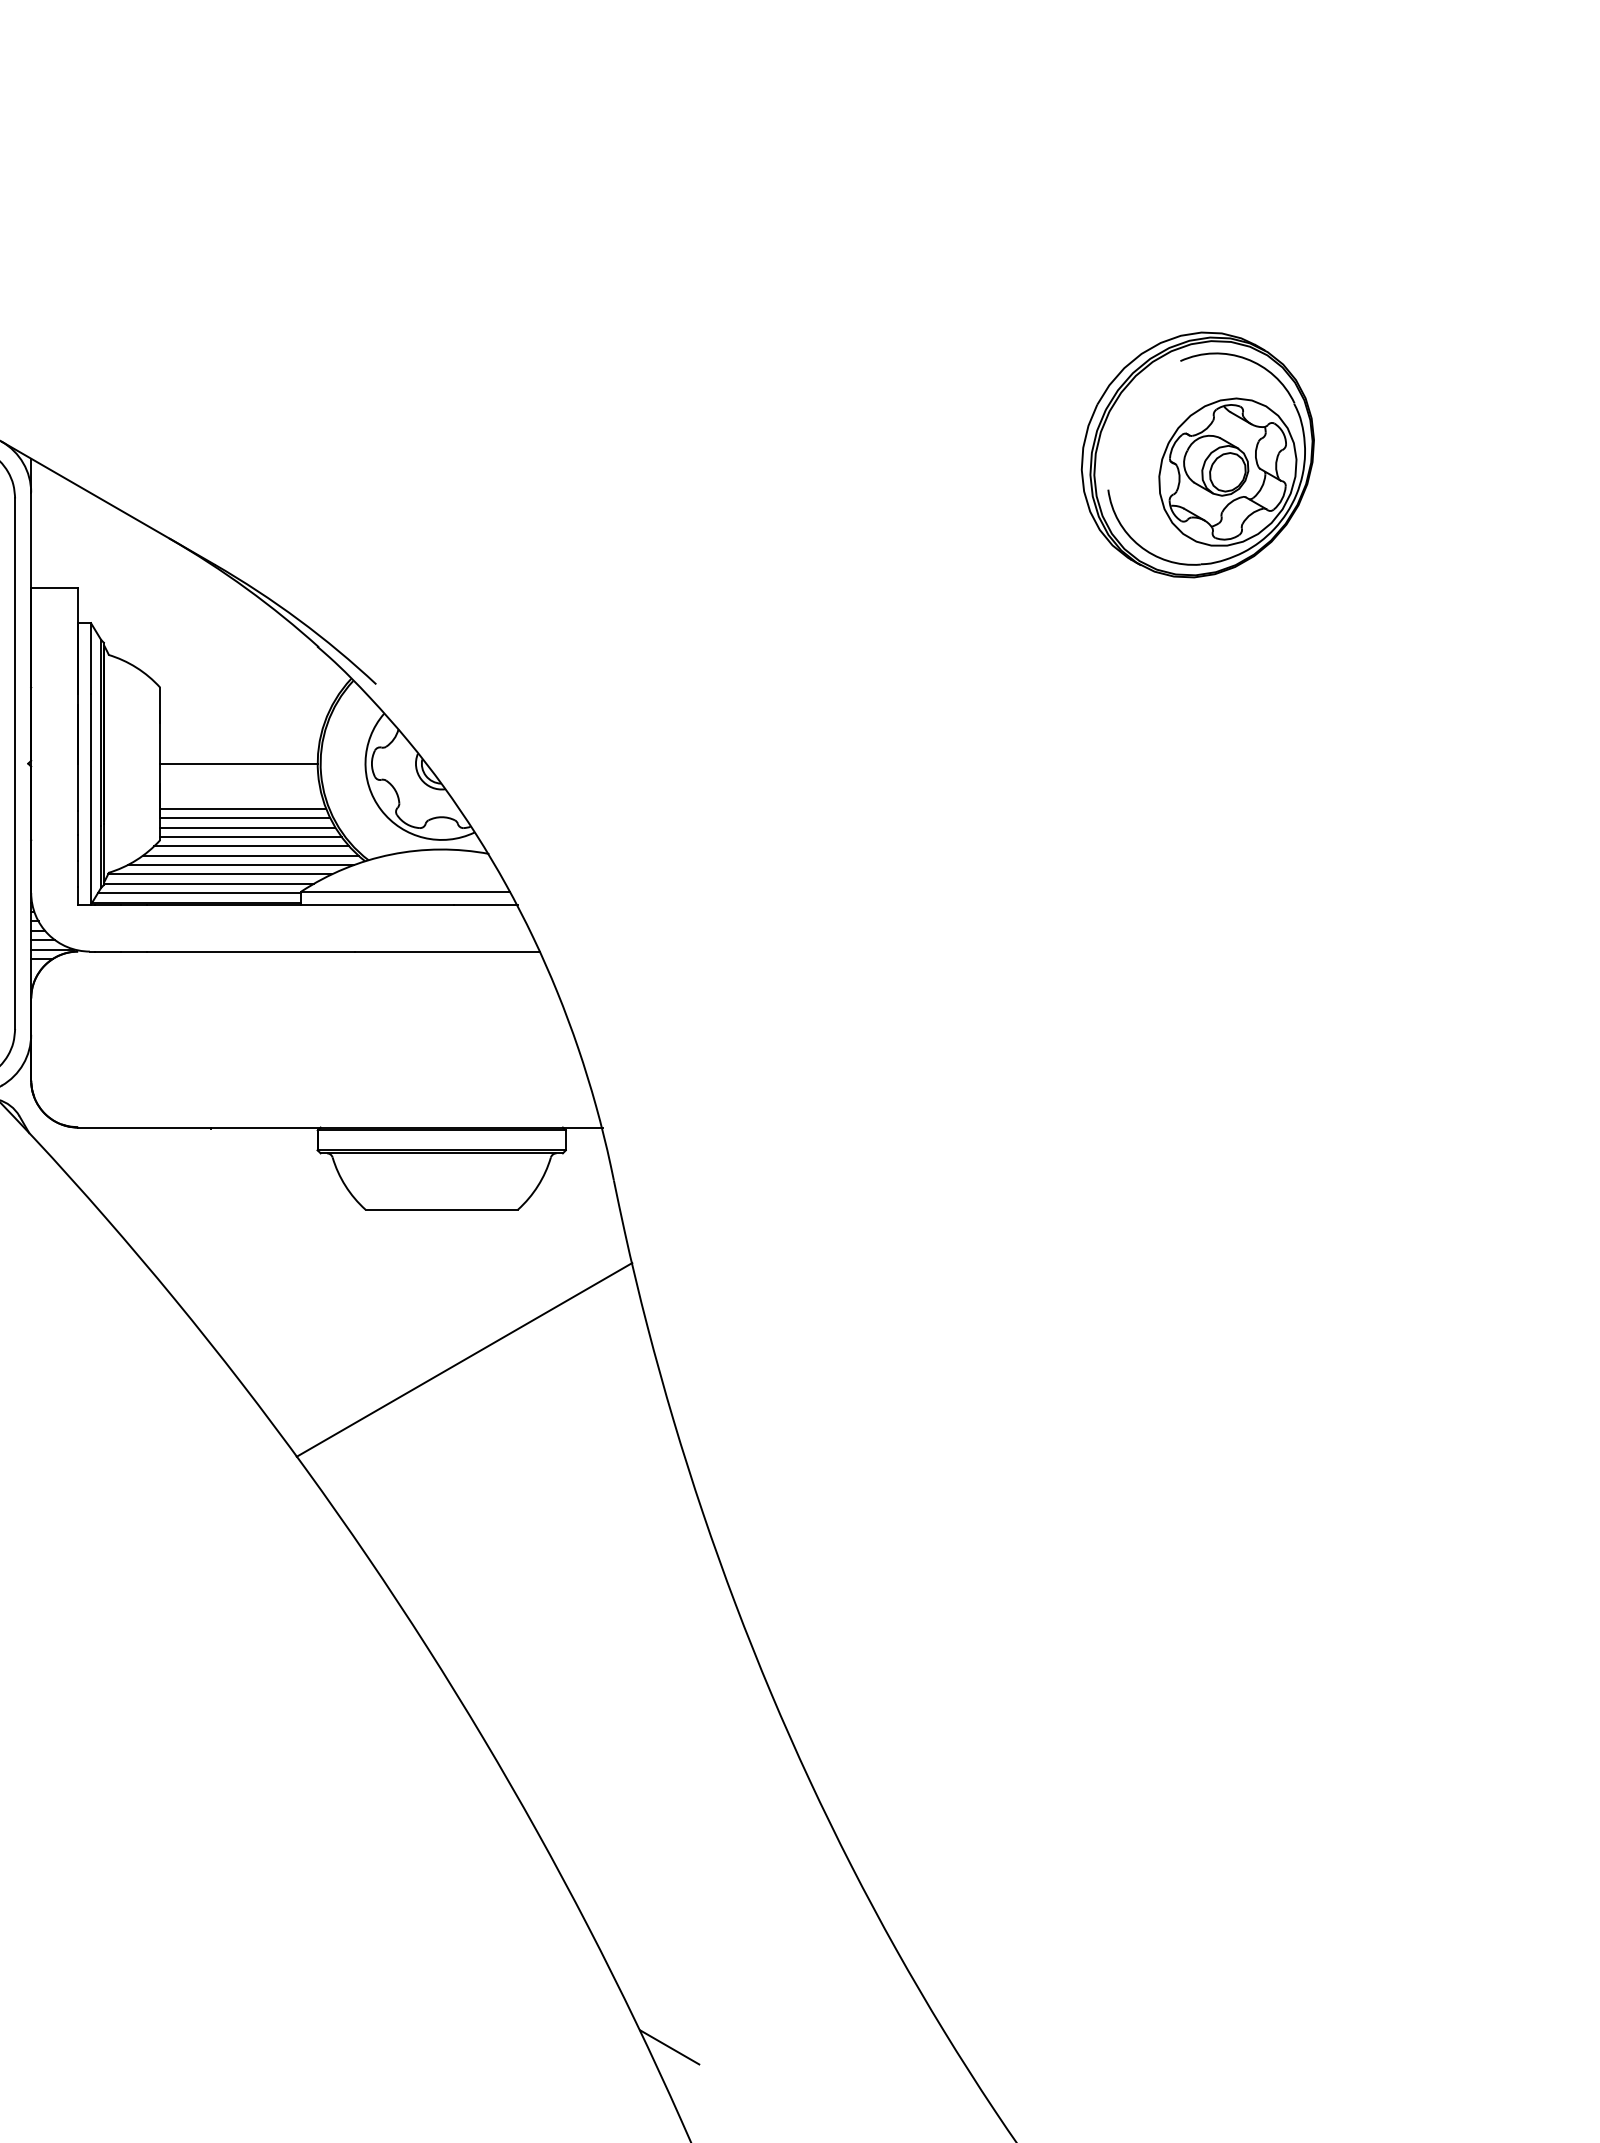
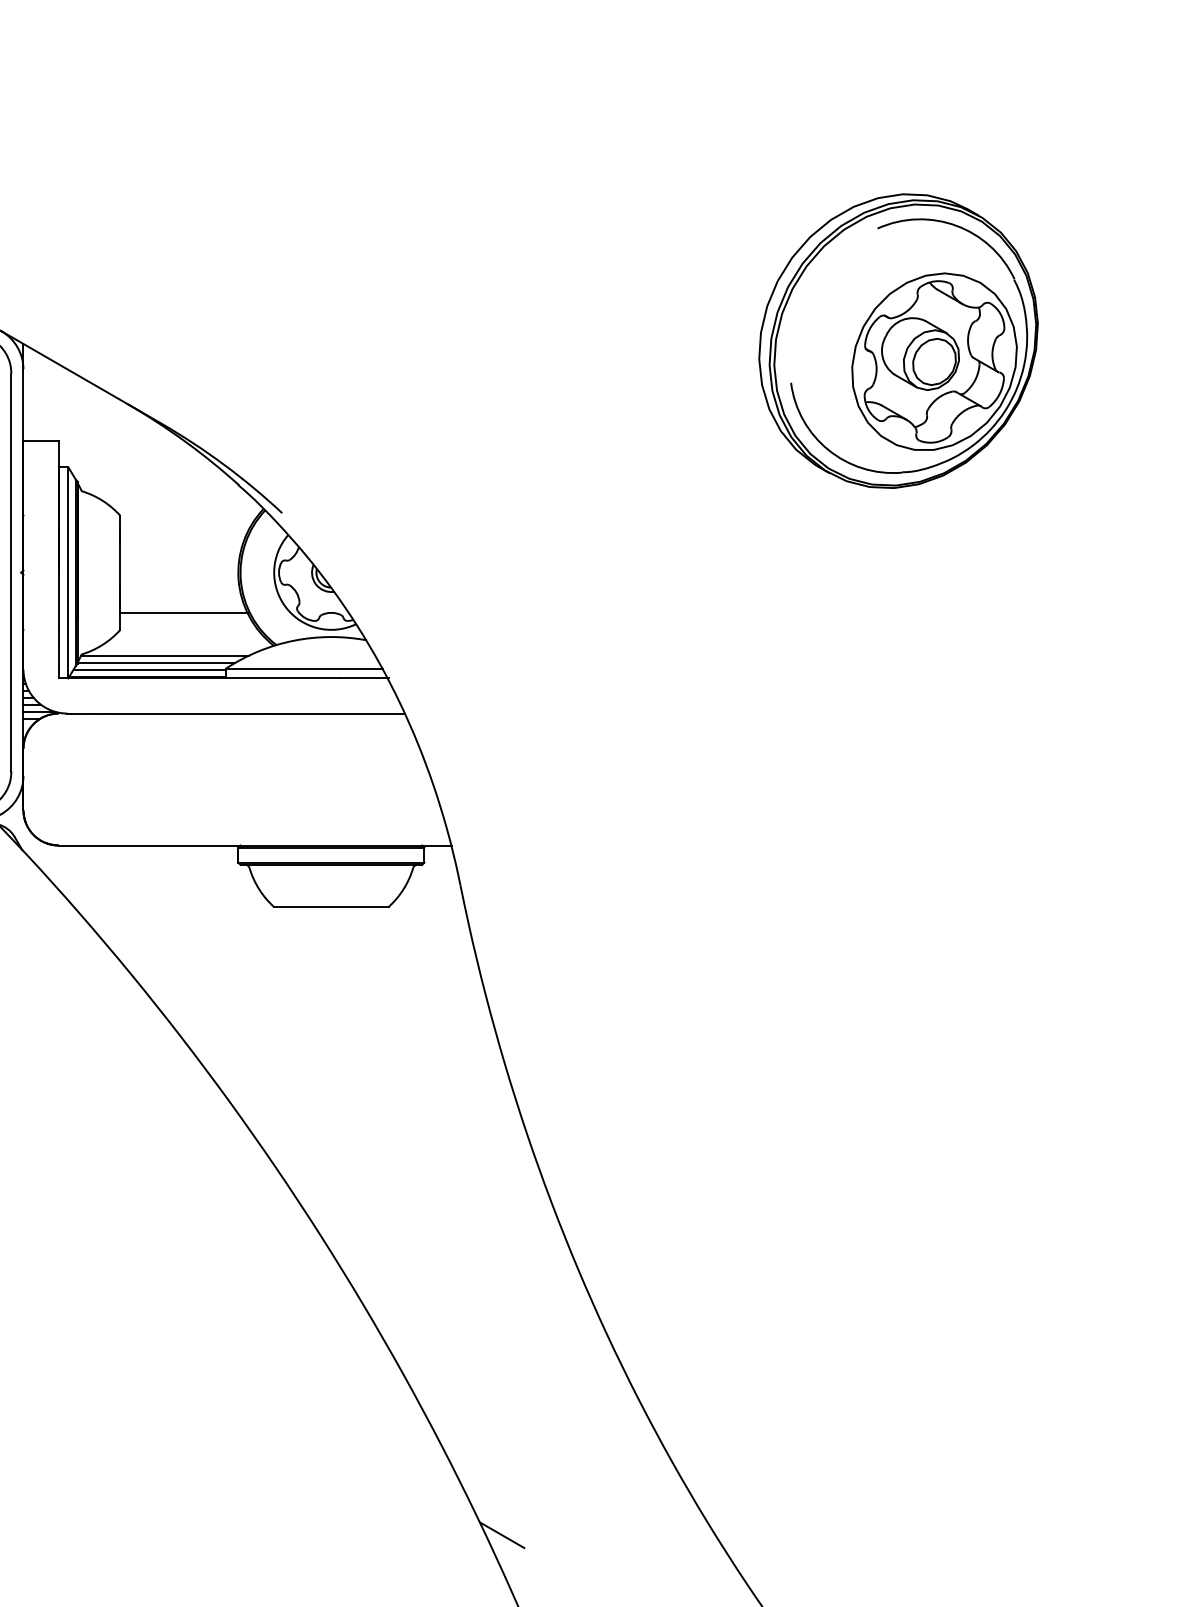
part: (1197, 454) -> (898, 340), size x1.6
line: (238, 763) -> (178, 572), removed
line: (243, 808) -> (182, 606), removed
line: (247, 827) -> (185, 620), removed
line: (250, 836) -> (187, 627), removed
line: (251, 846) -> (188, 634), removed
line: (250, 855) -> (187, 641), removed
line: (240, 865) -> (180, 649), removed
line: (464, 1359) -> (348, 1019), removed

